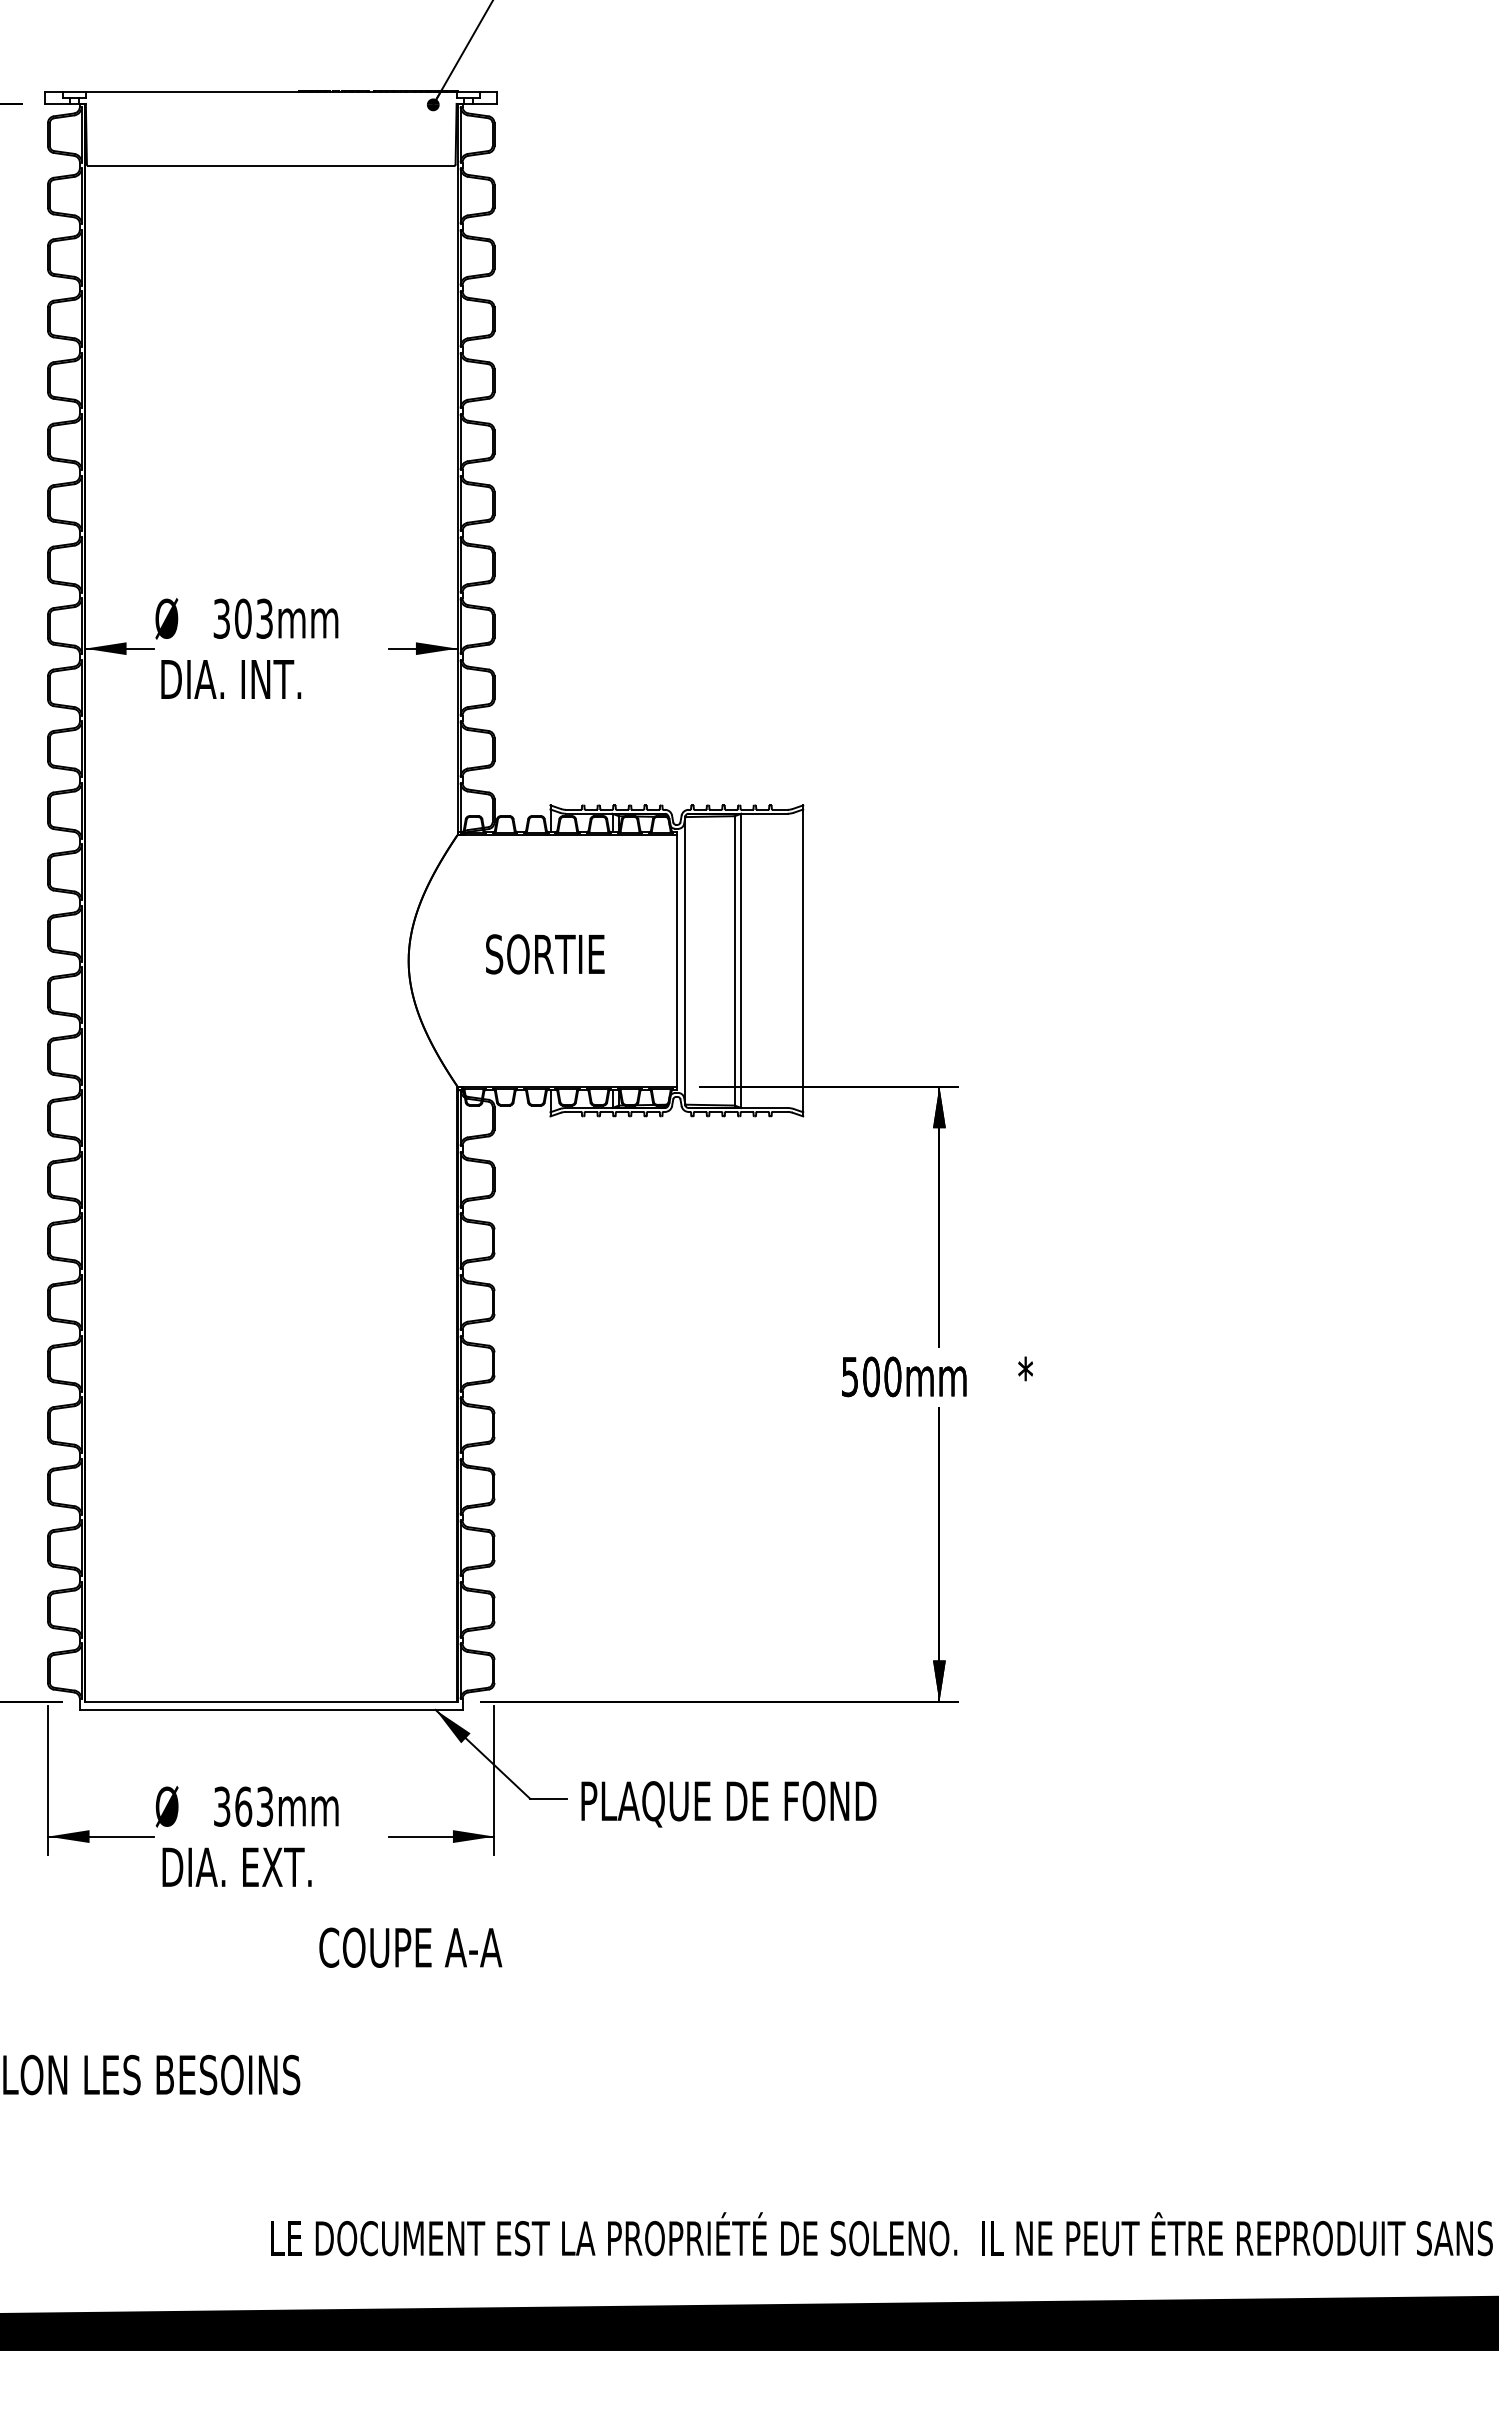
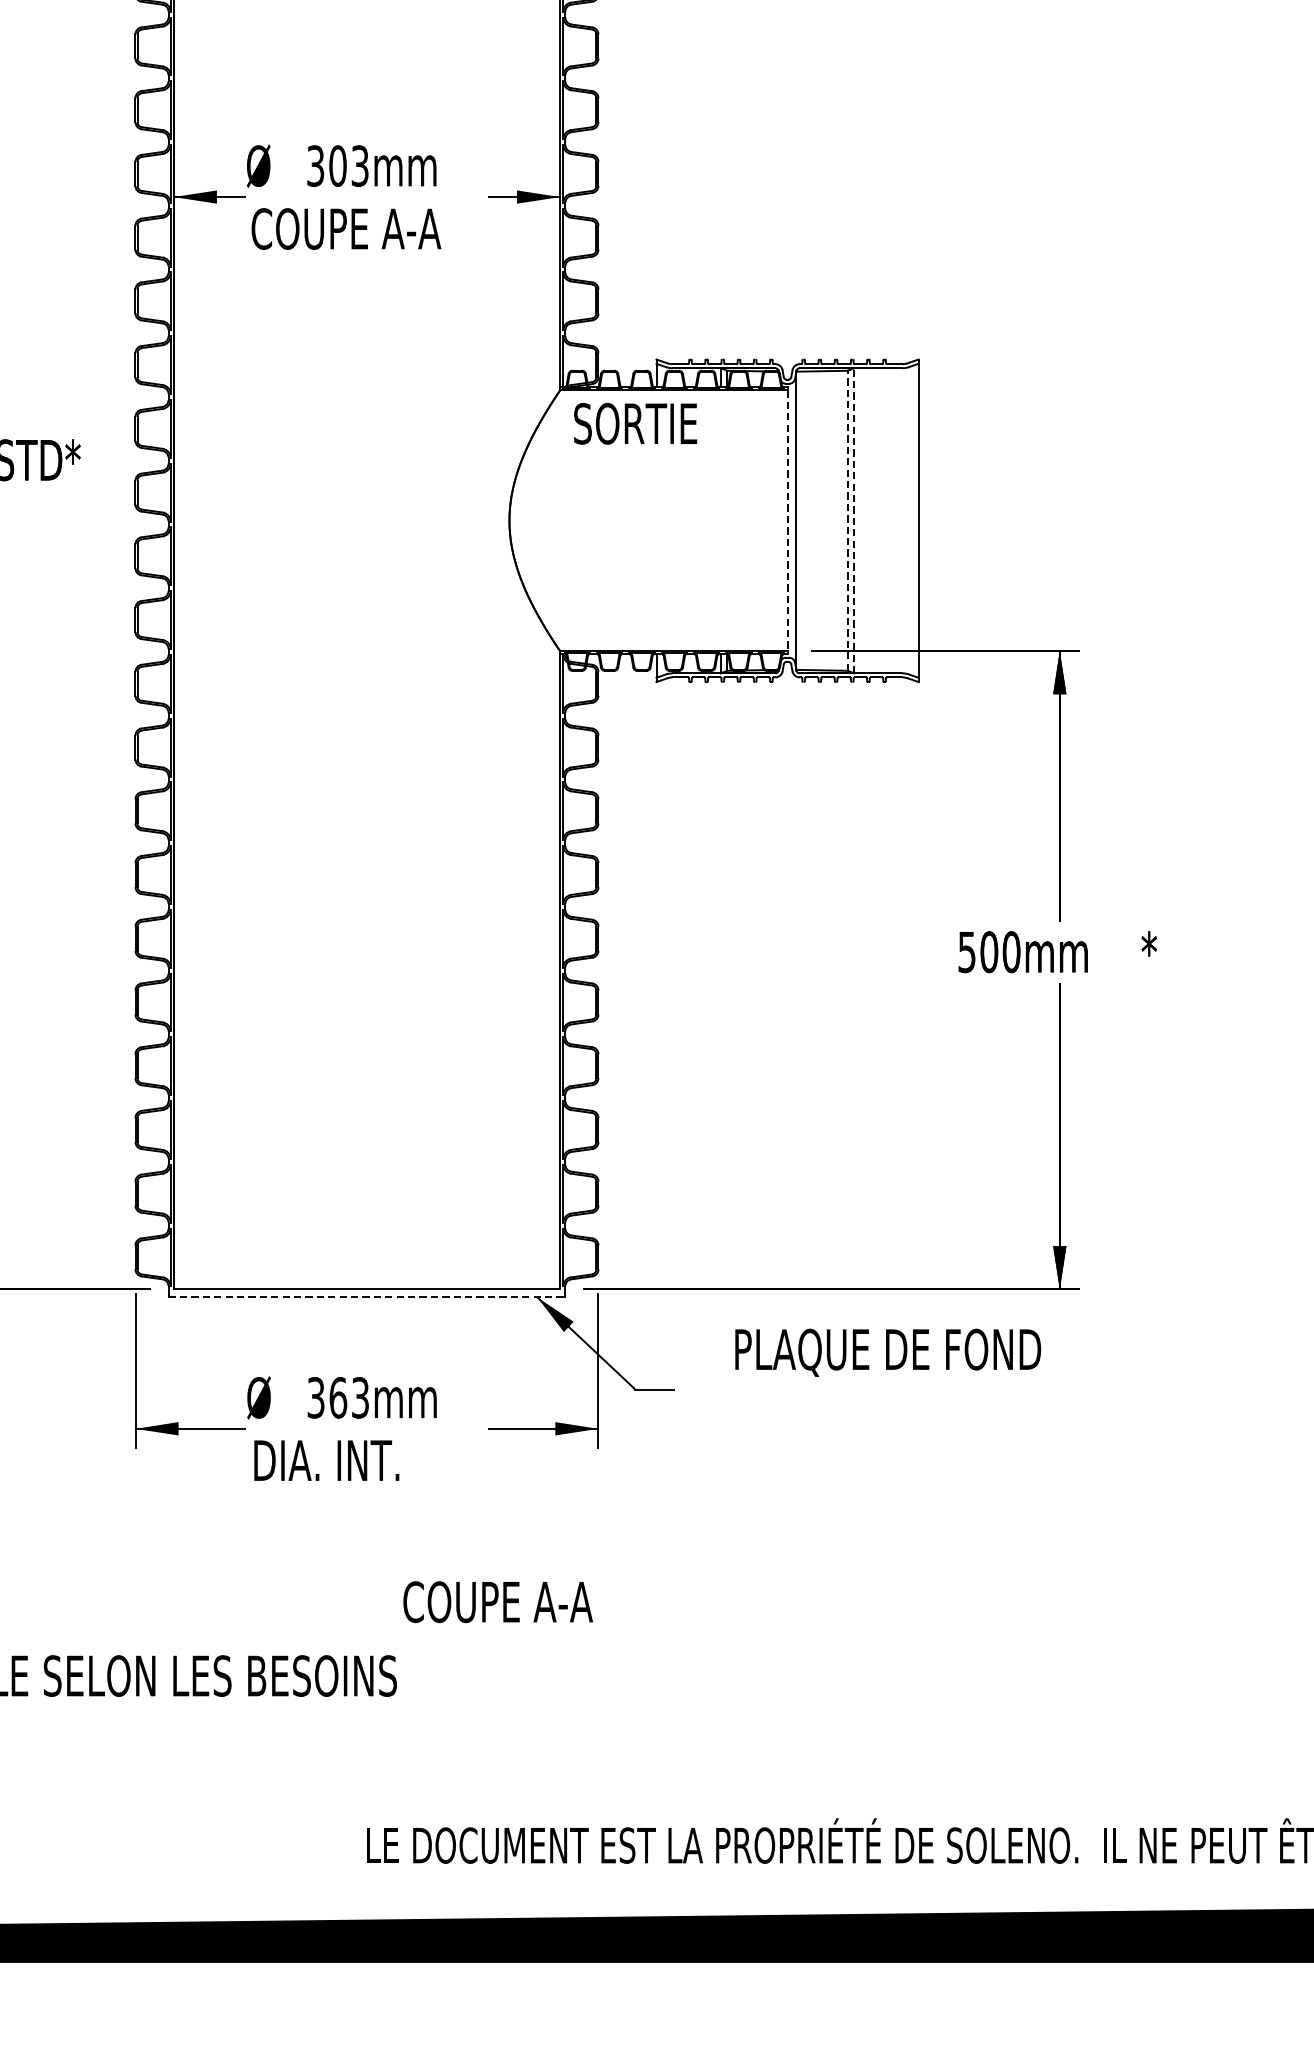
text: (251, 679) -> (346, 229), DIA. INT. -> COUPE A-A
text: (545, 954) -> (635, 423), moved
line: (676, 960) -> (787, 520), solid -> dashed
line: (734, 960) -> (847, 520), solid -> dashed
line: (741, 960) -> (854, 520), solid -> dashed
line: (271, 1709) -> (367, 1297), solid -> dashed
text: (728, 1804) -> (887, 1353), moved
text: (278, 1866) -> (374, 1459), DIA. EXT. -> DIA. INT.
text: (410, 1947) -> (497, 1601), moved

